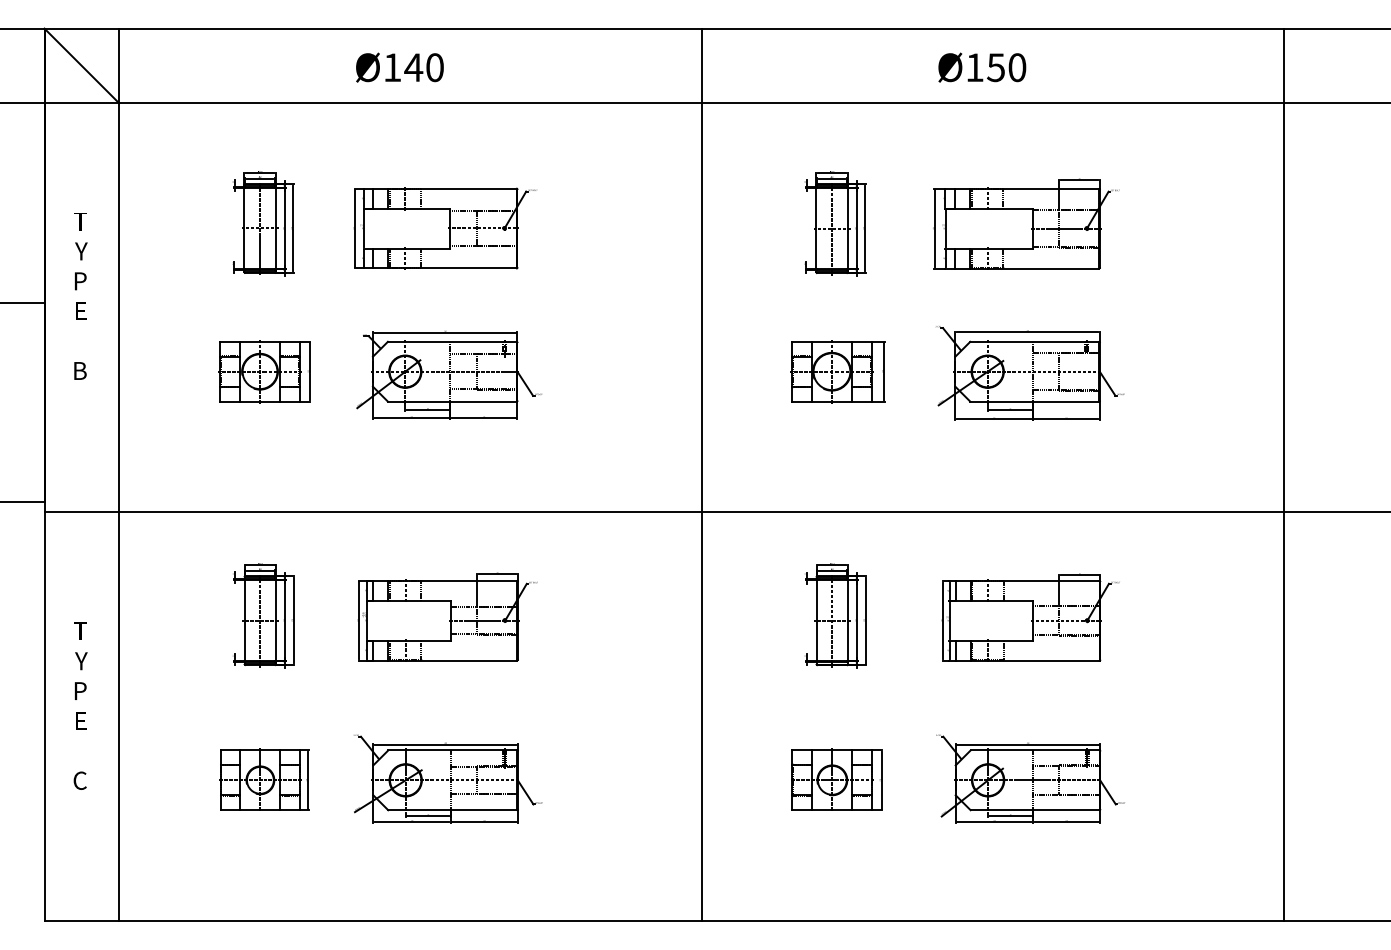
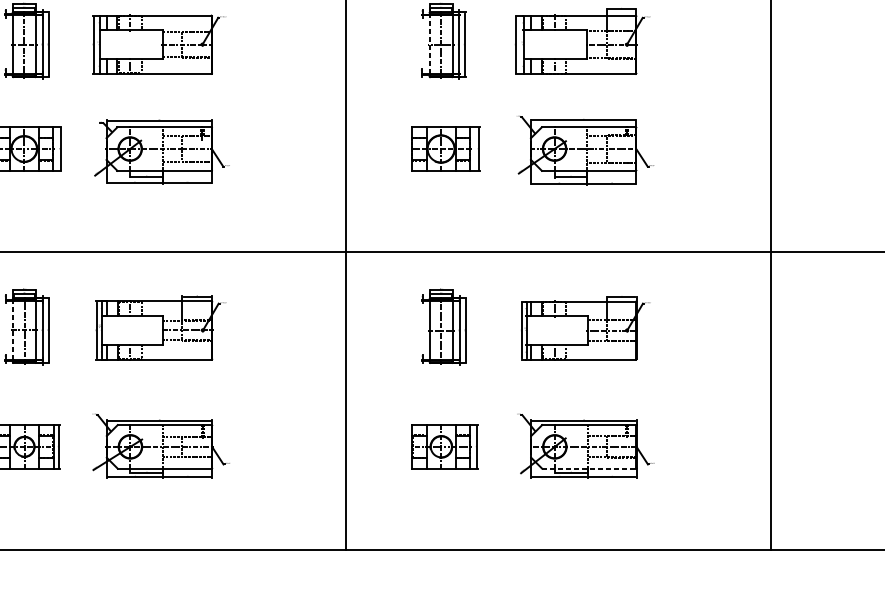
line: (816, 228) -> (429, 44), solid -> dashed
line: (244, 620) -> (12, 330), solid -> dashed
line: (1035, 810) -> (589, 468), solid -> dashed

